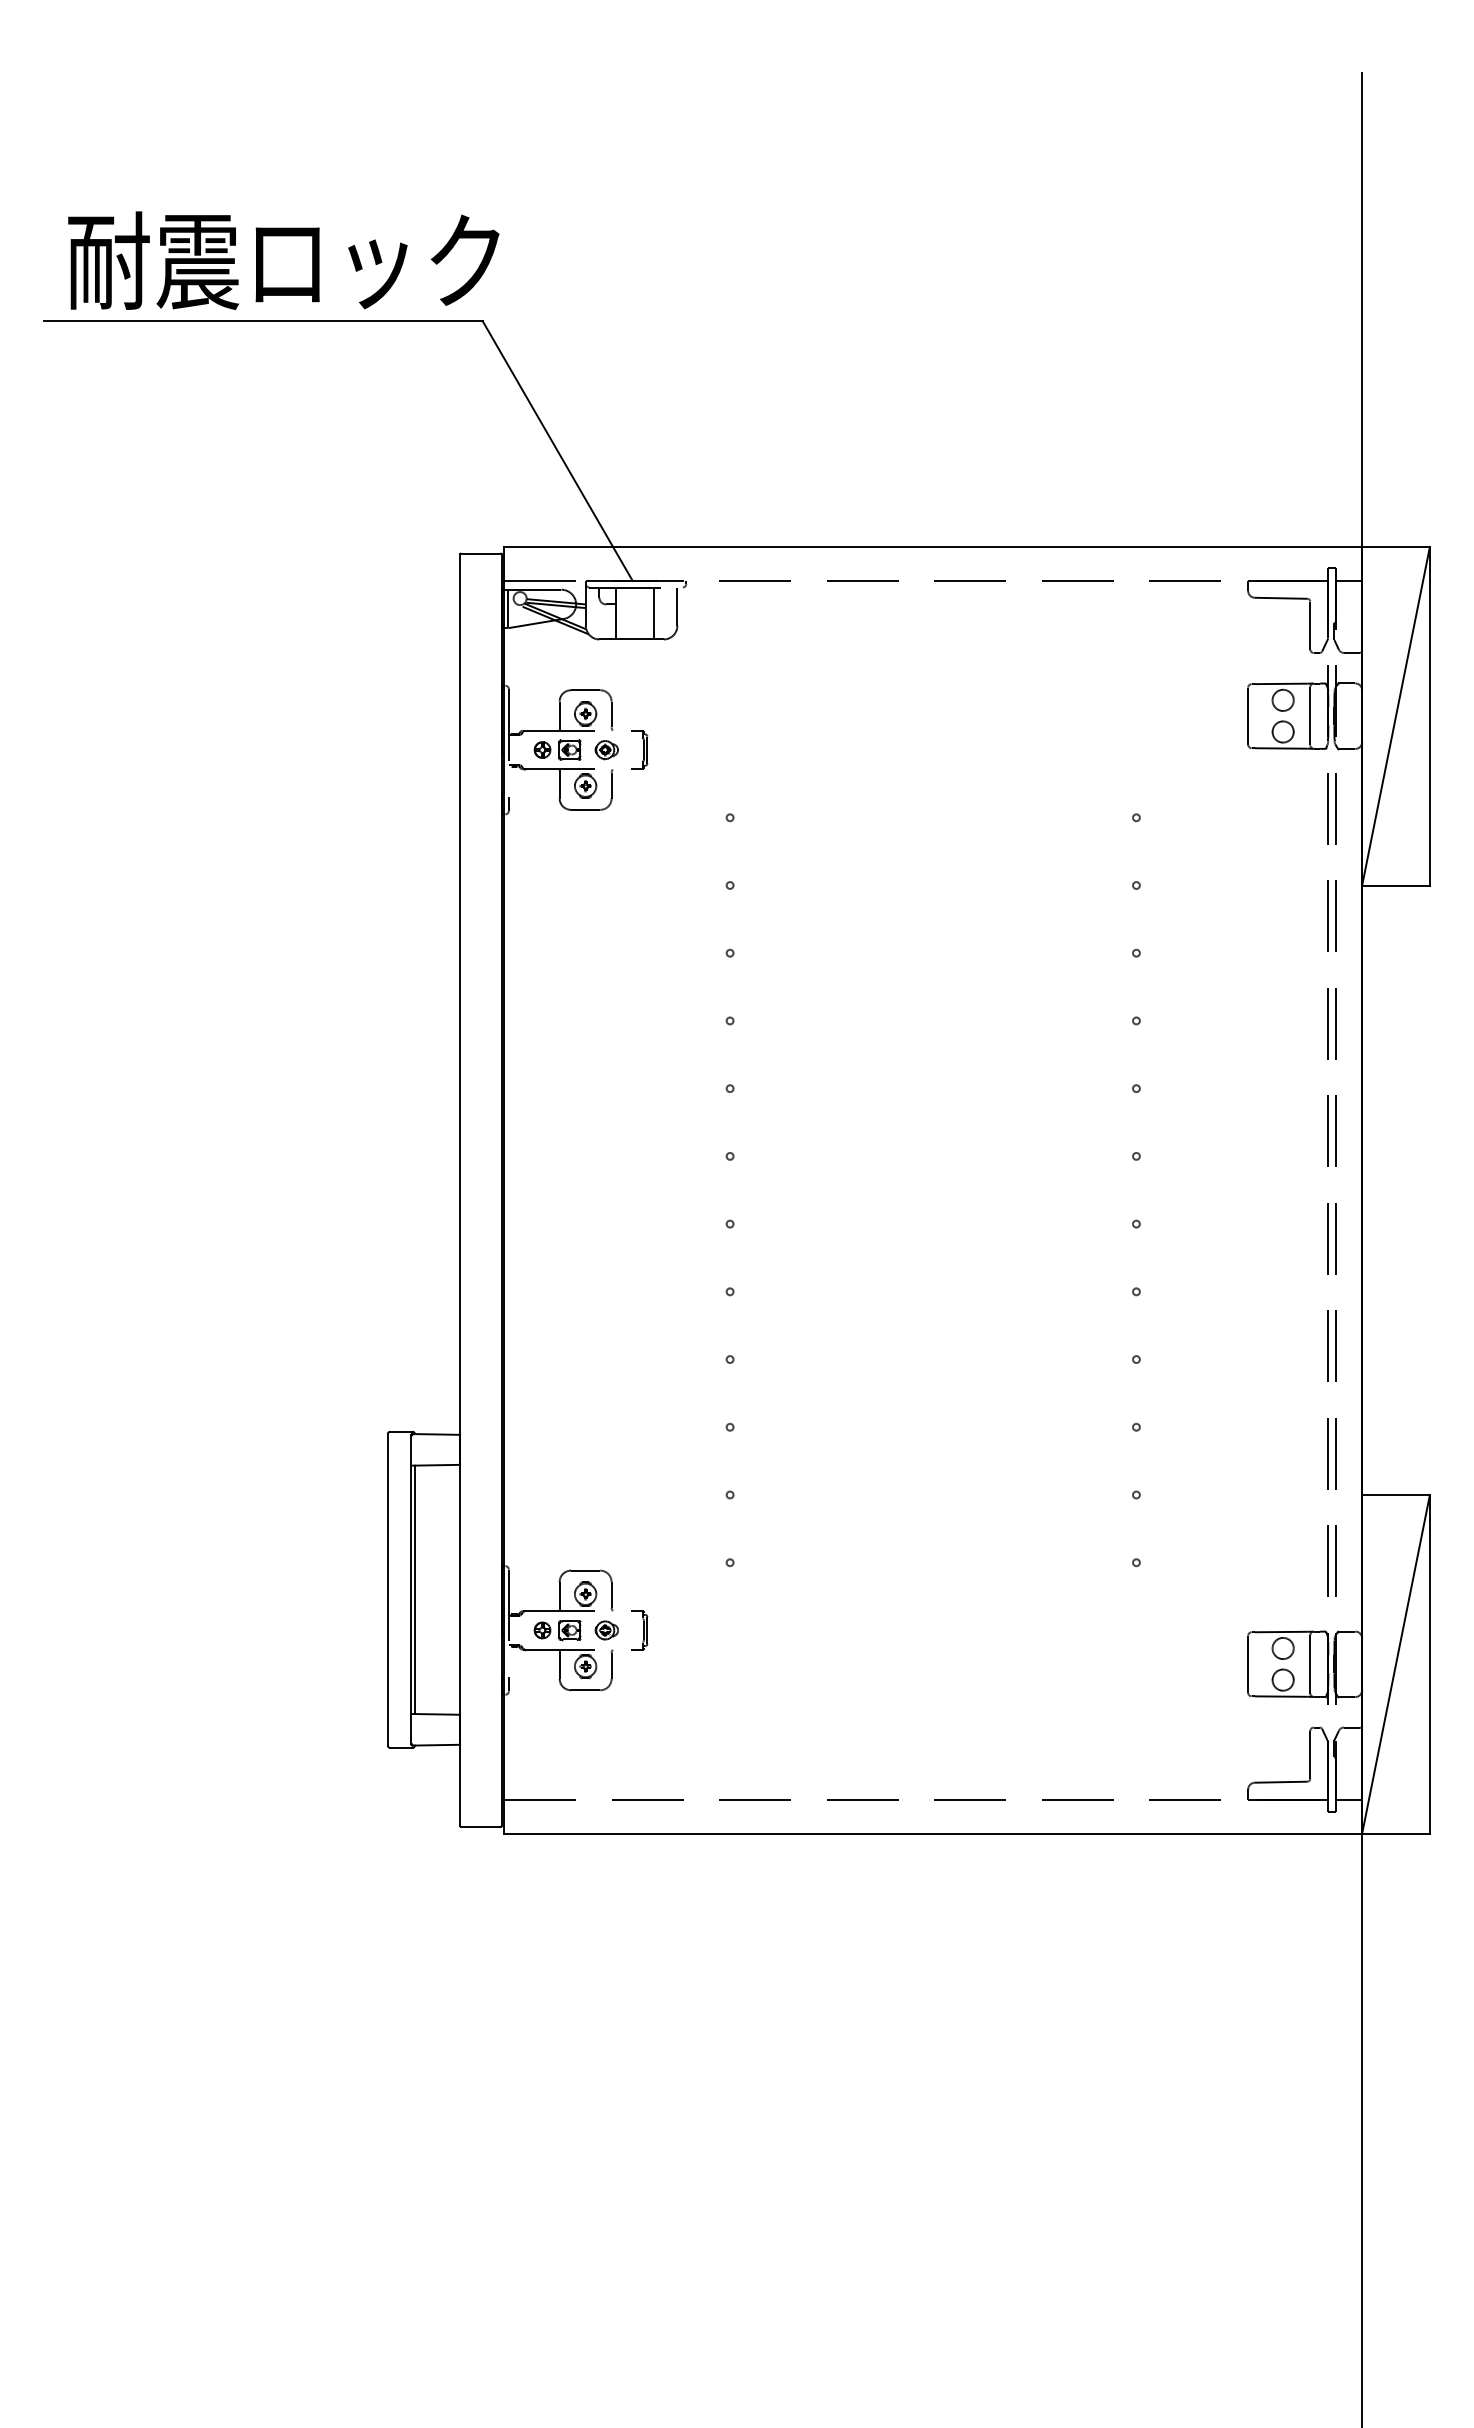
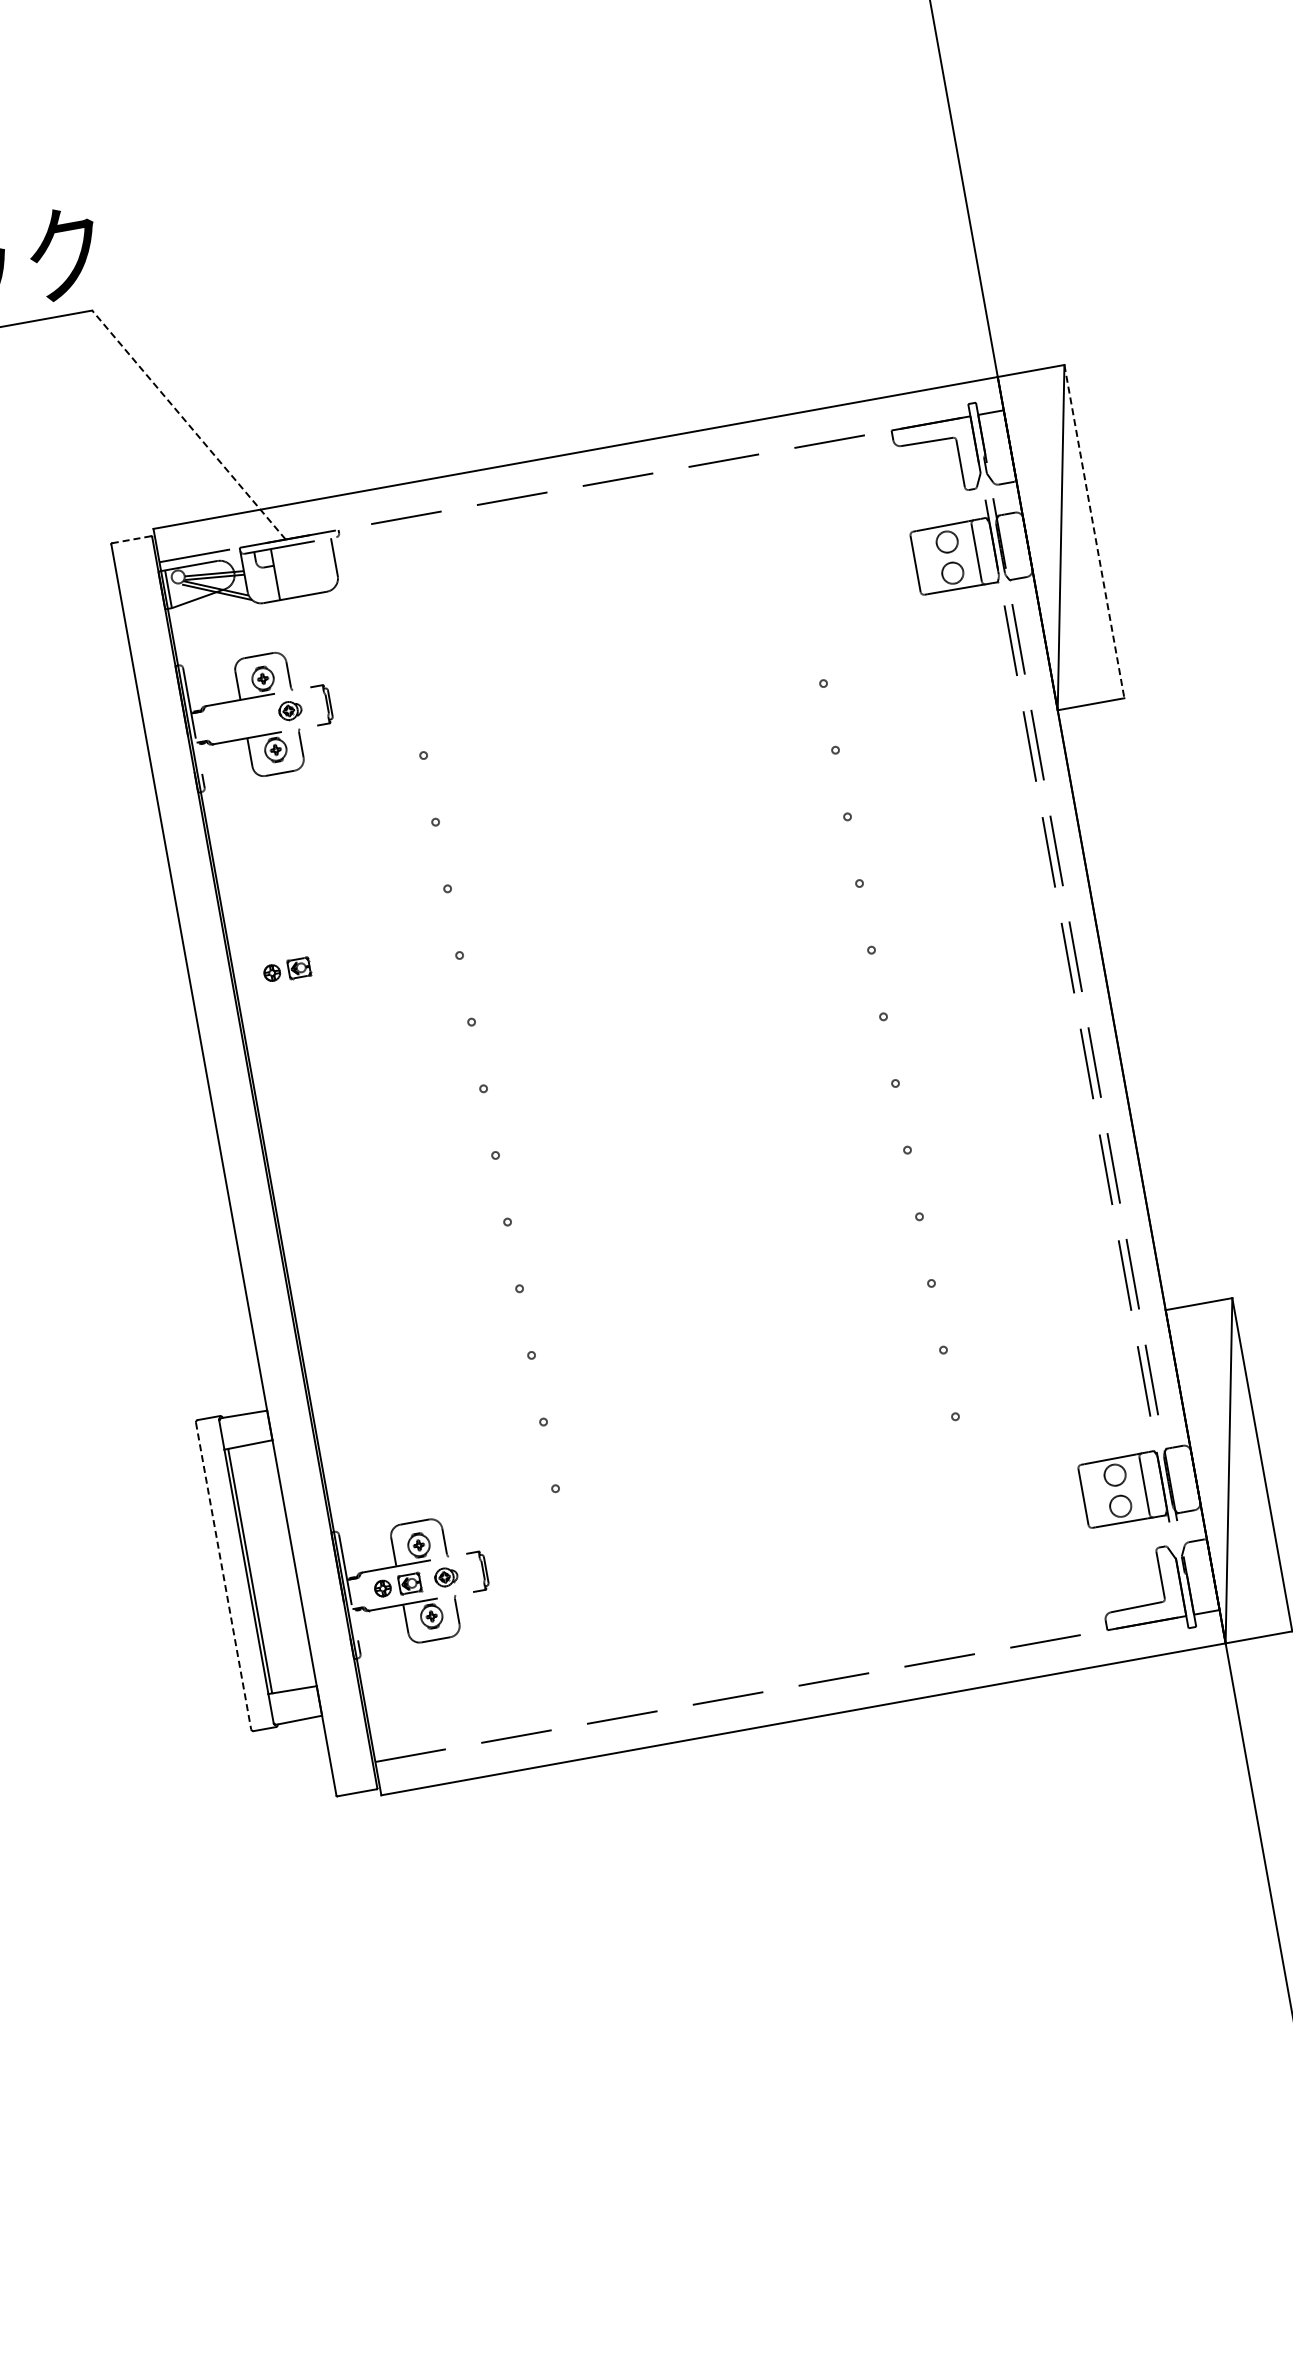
line: (557, 450) -> (188, 424), solid -> dashed
line: (481, 553) -> (132, 539), solid -> dashed
line: (653, 613) -> (312, 568), removed
line: (1429, 716) -> (1094, 532), solid -> dashed
part: (557, 749) -> (286, 969), moved
line: (387, 1589) -> (223, 1575), solid -> dashed

